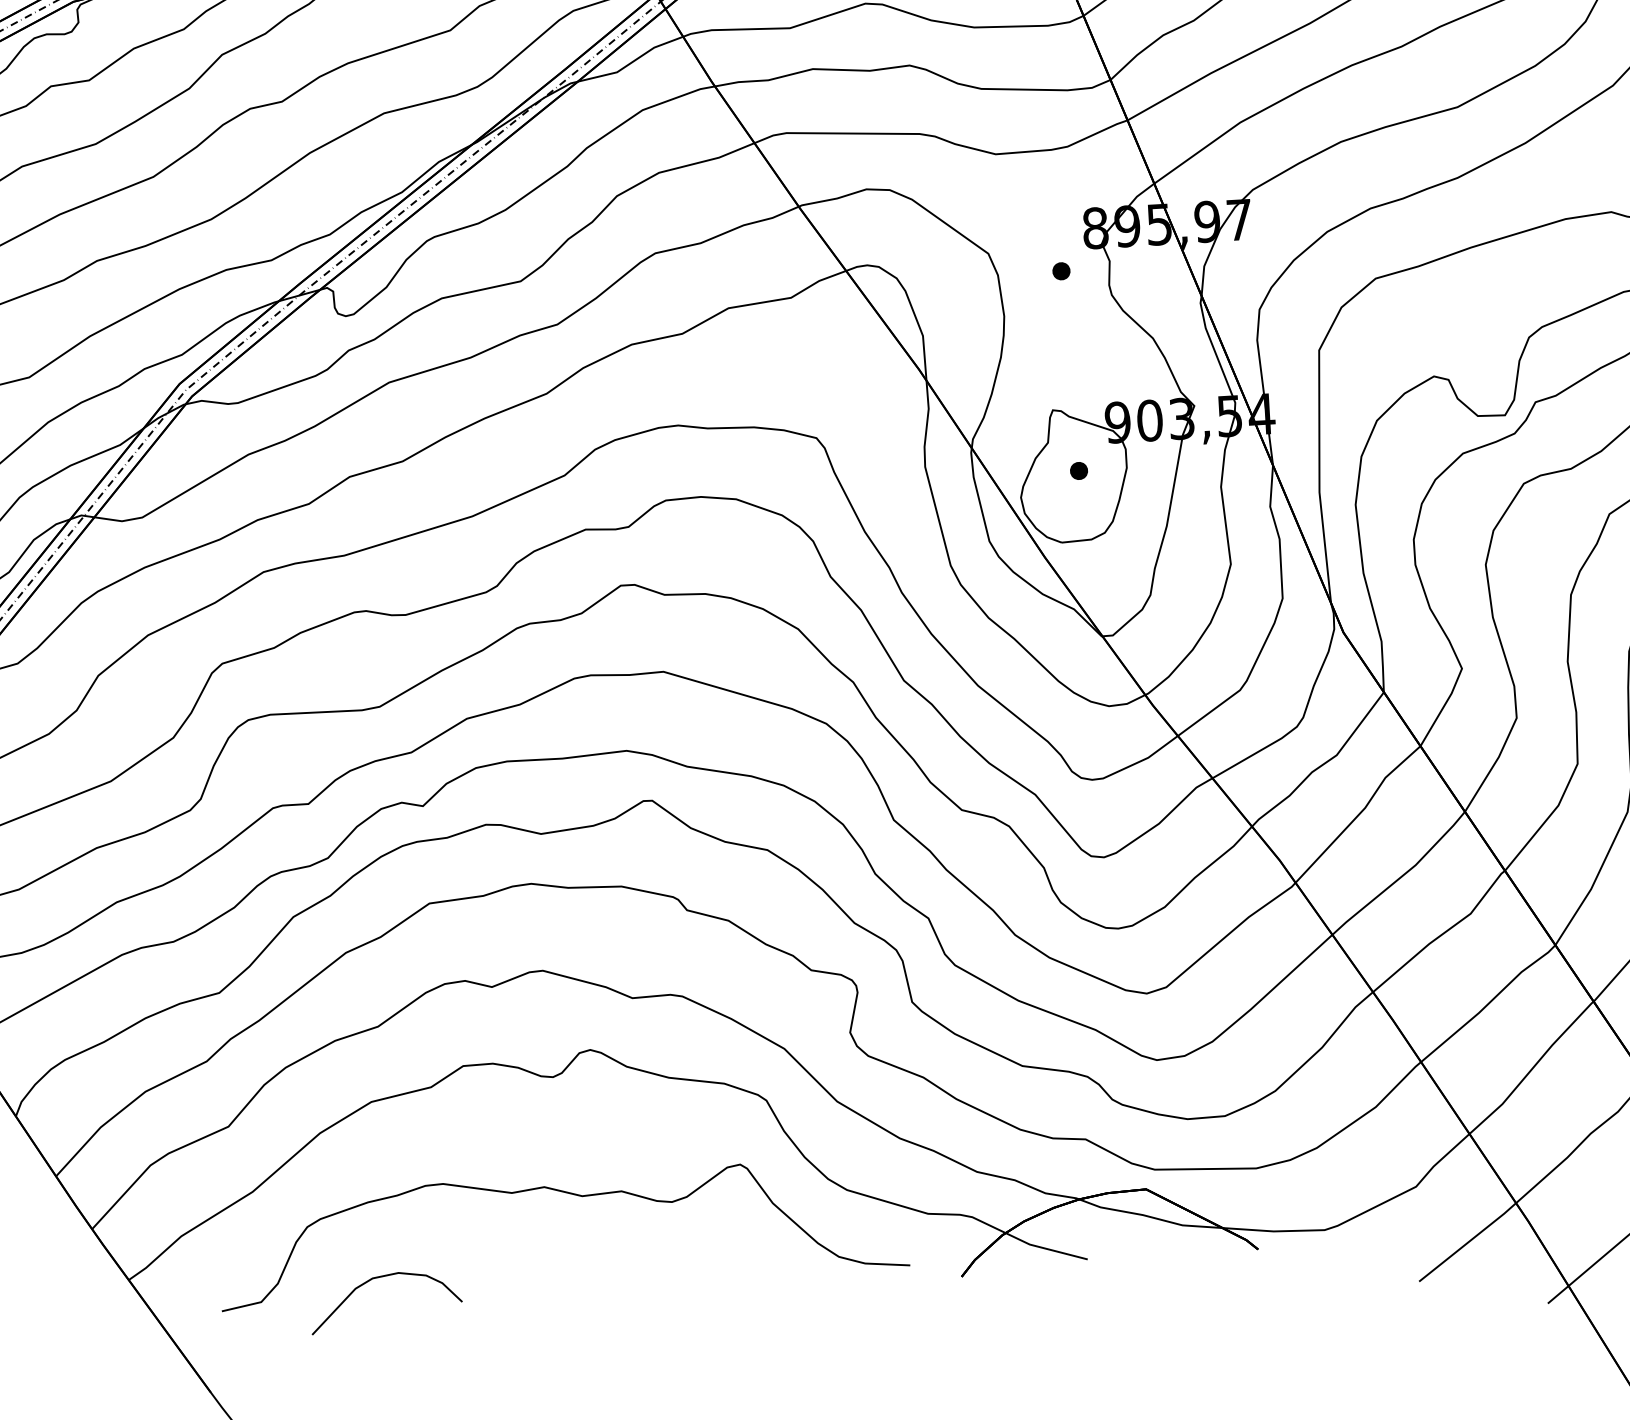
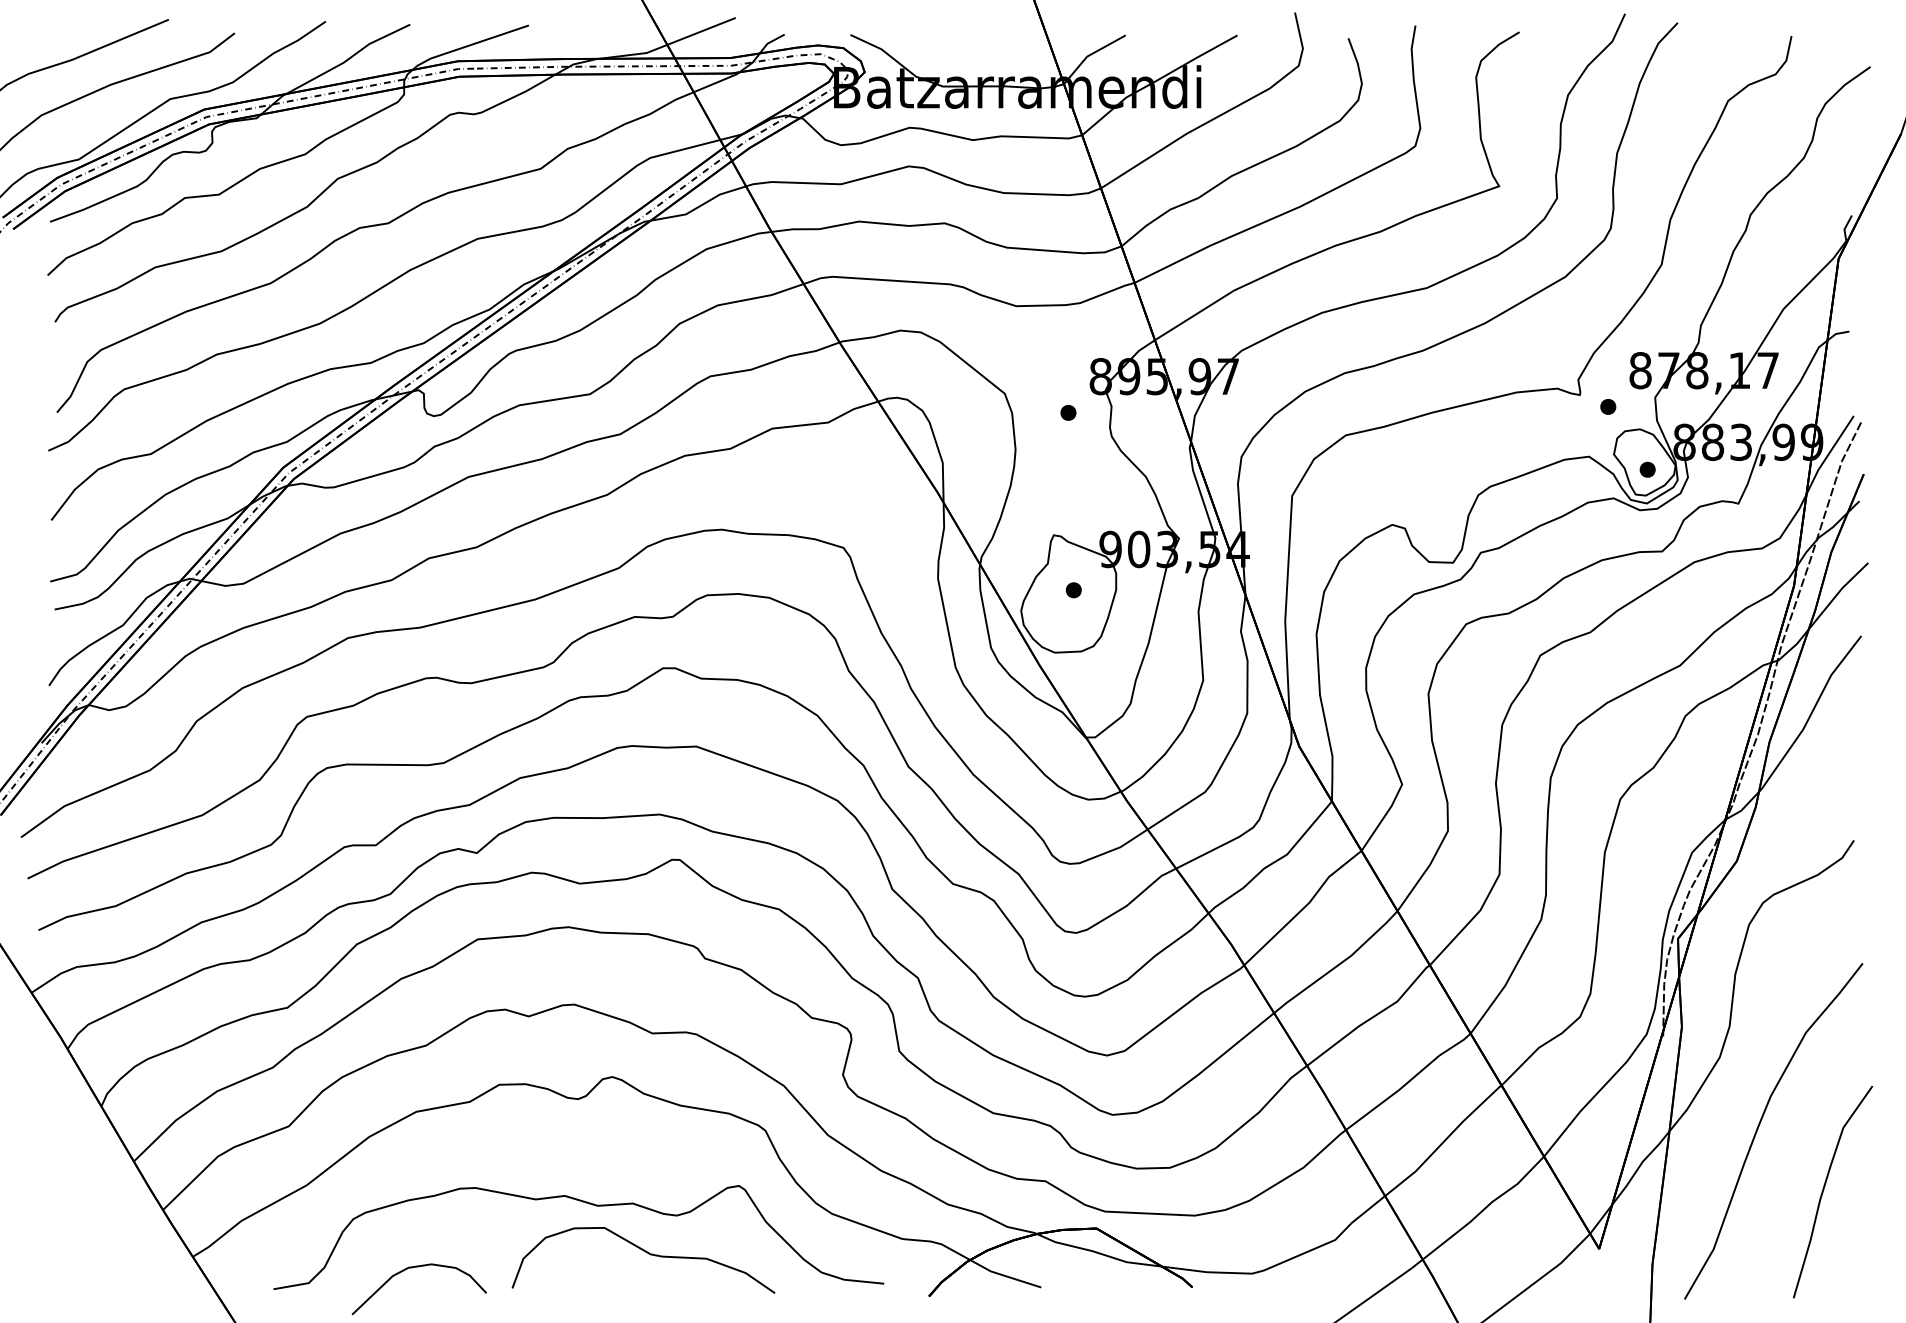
curve: (642, 1247) -> (648, 1254), added

